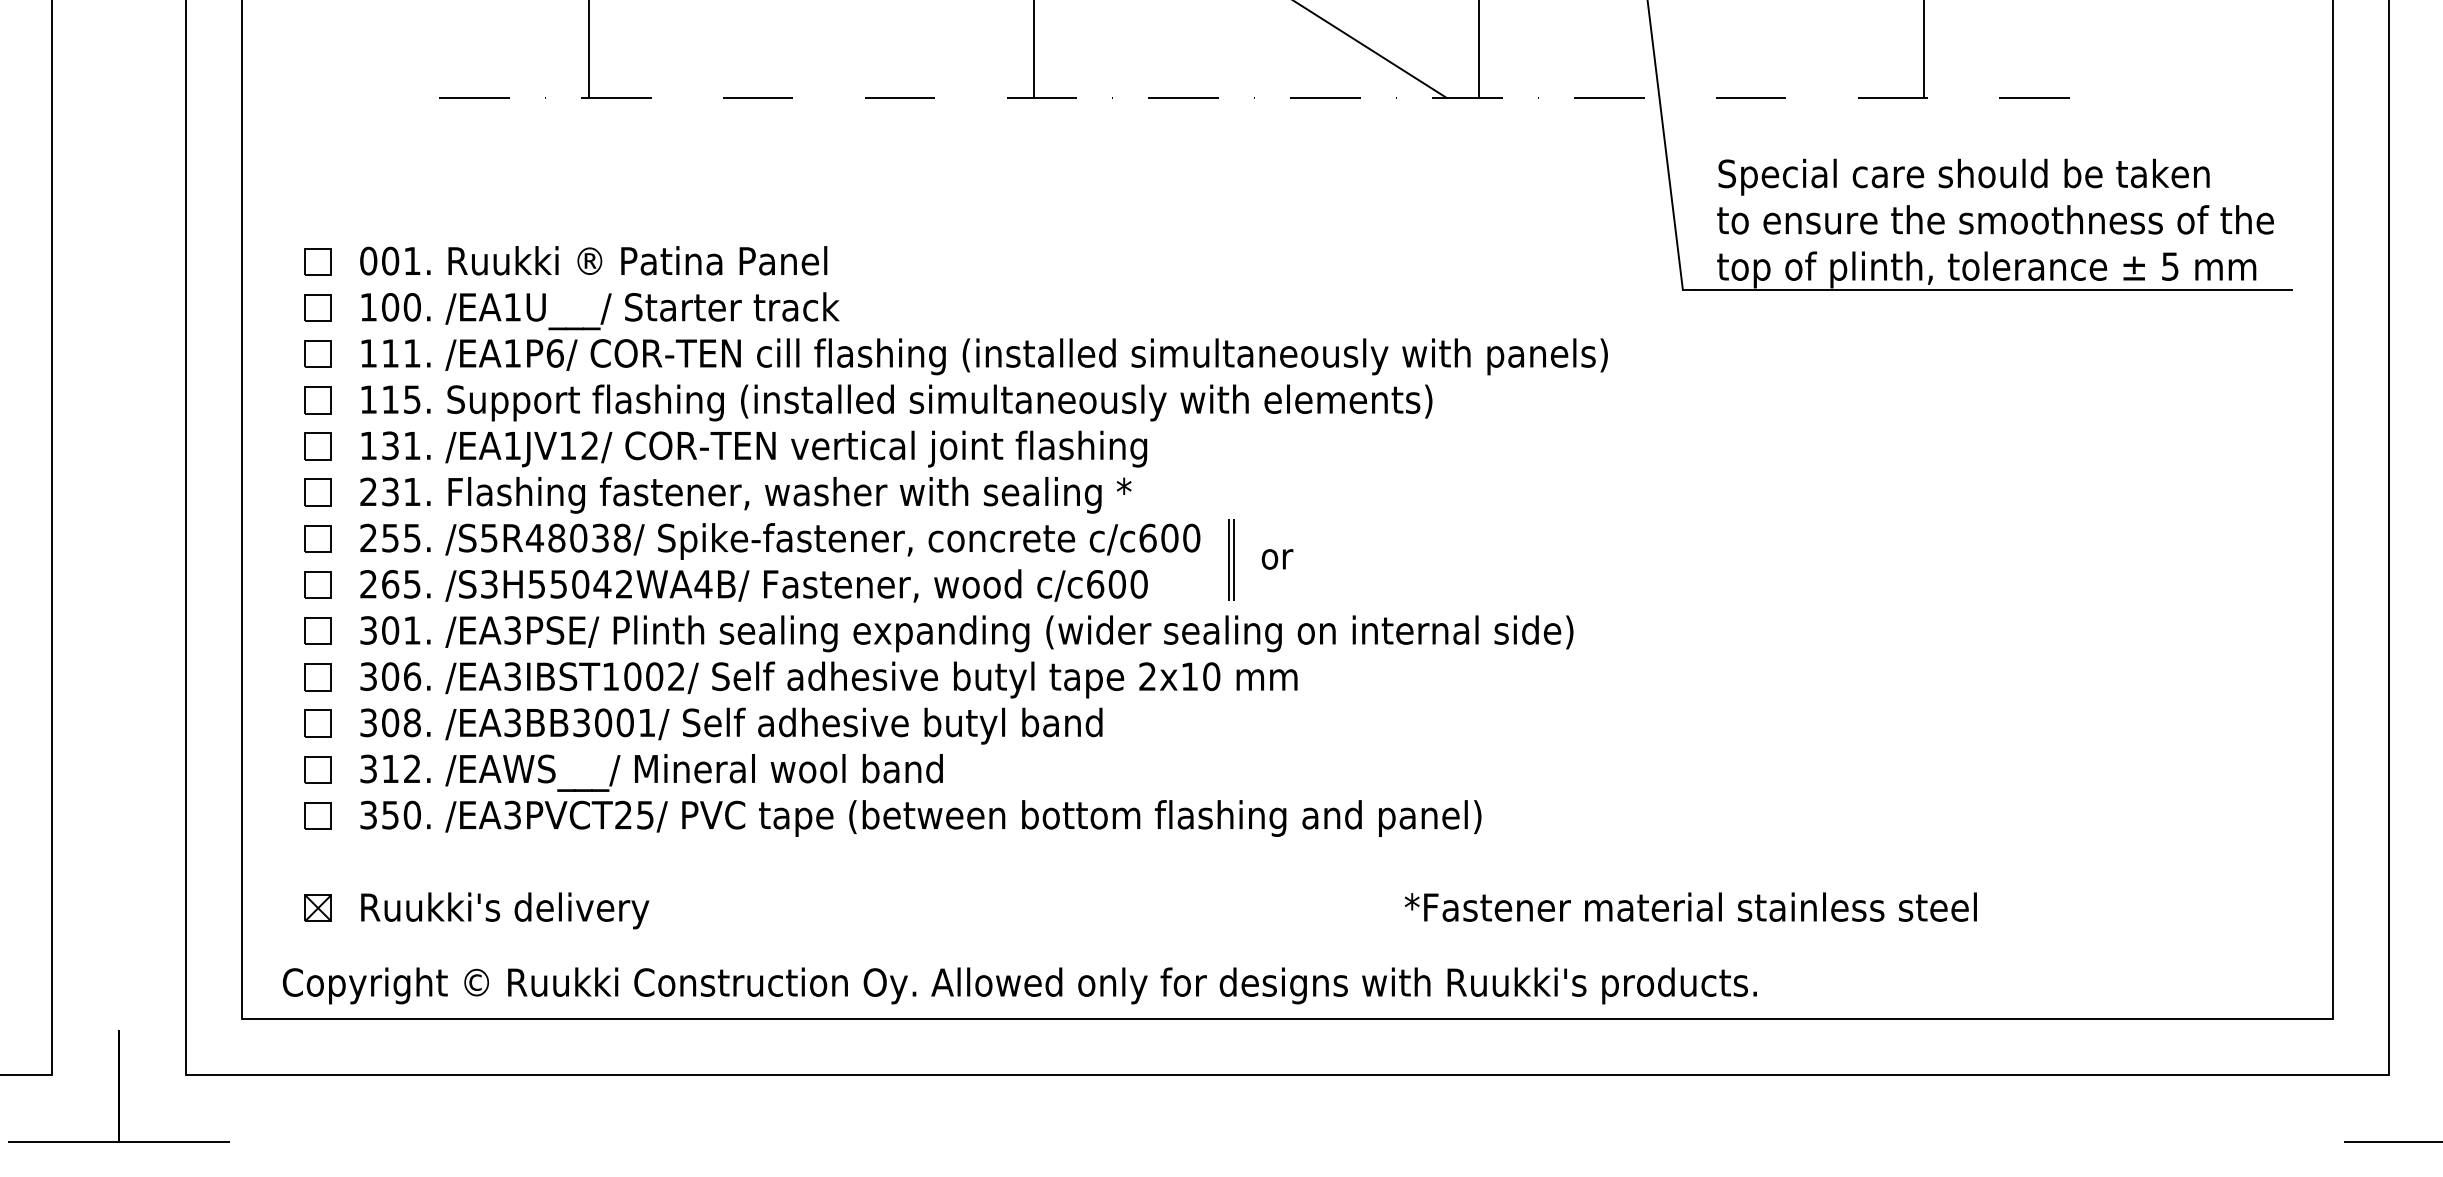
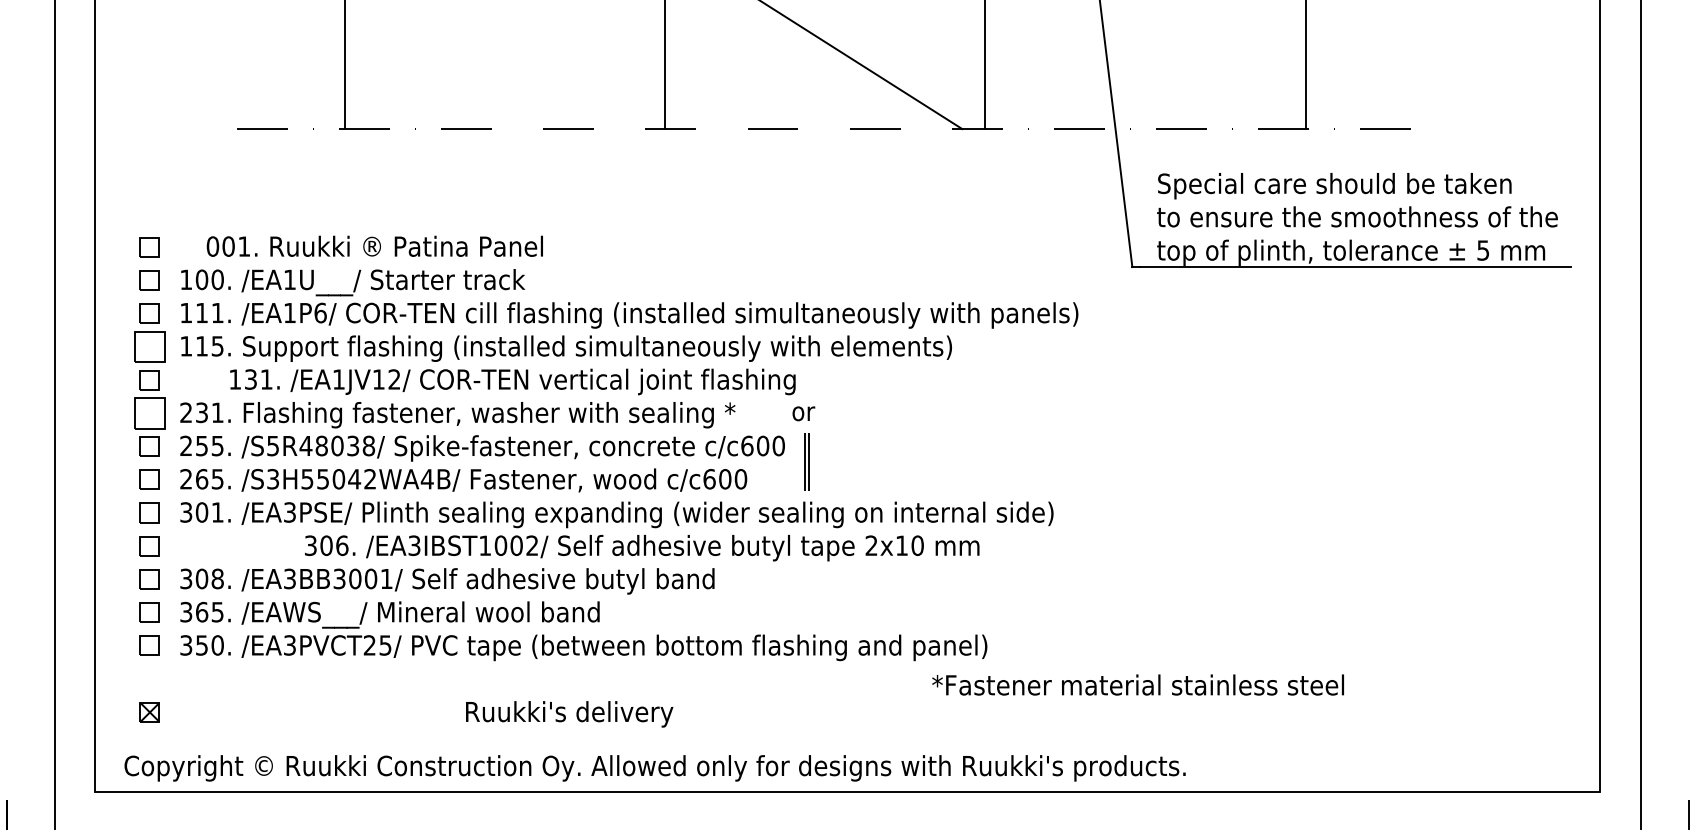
text: (593, 260) -> (374, 246), moved
part: (317, 400) -> (149, 346), size x1.6
text: (754, 448) -> (512, 381), moved
part: (317, 492) -> (149, 413), size x1.6
text: (1277, 559) -> (803, 413), moved
text: (828, 679) -> (641, 547), moved
text: (401, 768) -> (209, 611), 312. -> 365.
text: (1690, 906) -> (1137, 684), moved
text: (505, 910) -> (569, 714), moved

